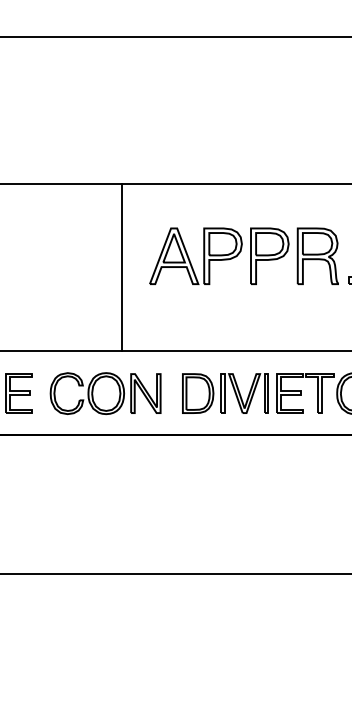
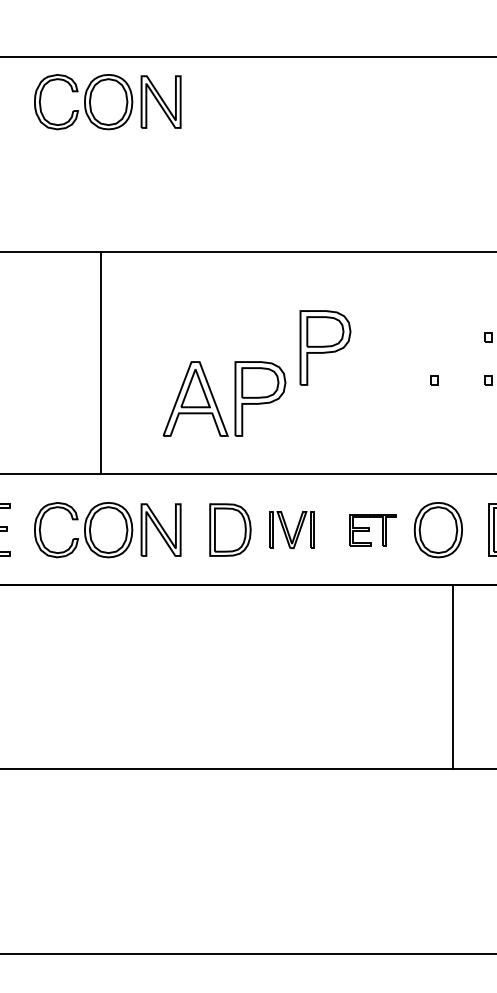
part: (105, 71) -> (107, 102), added
part: (317, 255) -> (388, 347), removed
part: (189, 257) -> (215, 400), moved
line: (122, 267) -> (101, 363), moved
part: (244, 393) -> (291, 529), size x0.7
part: (305, 393) -> (372, 529), size x0.6

